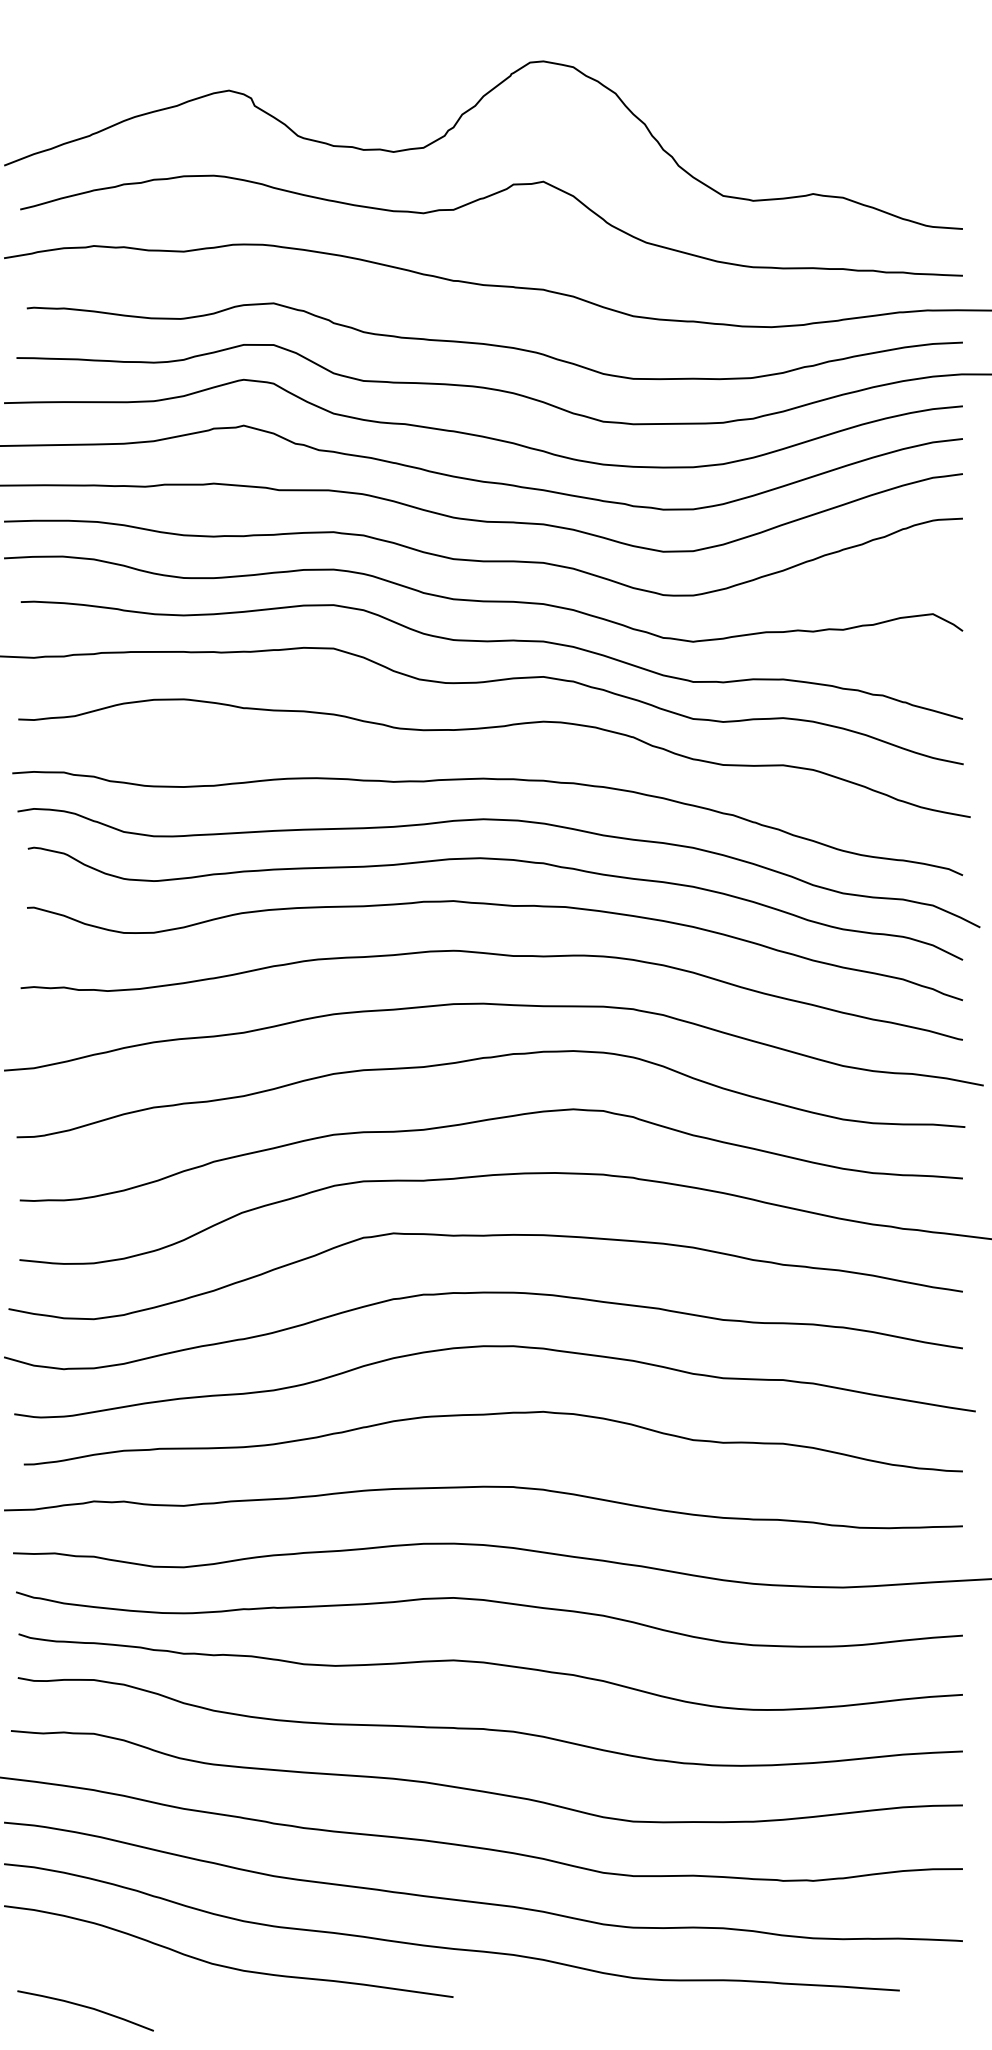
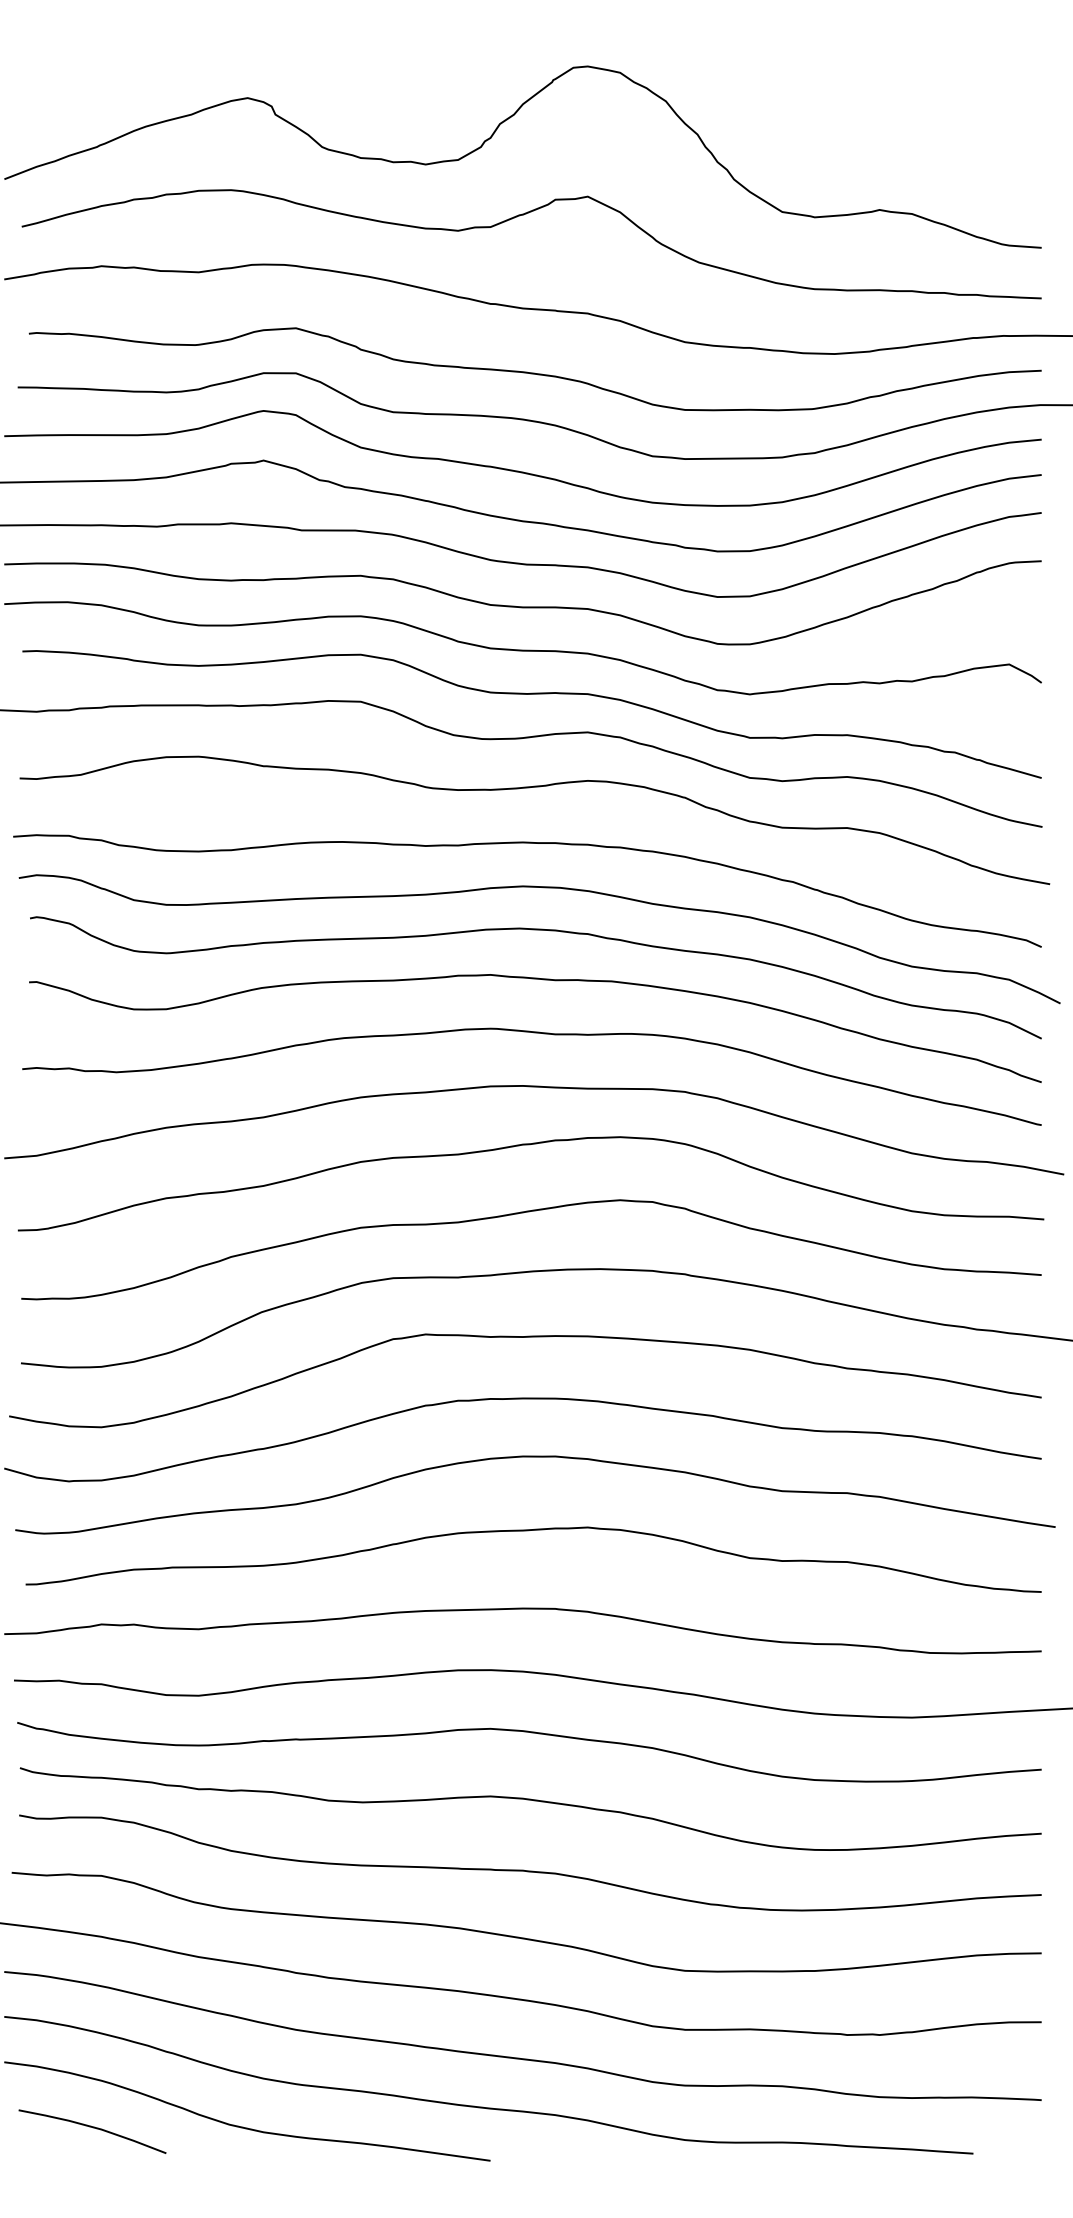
curve: (86, 2007) -> (93, 2128), moved

